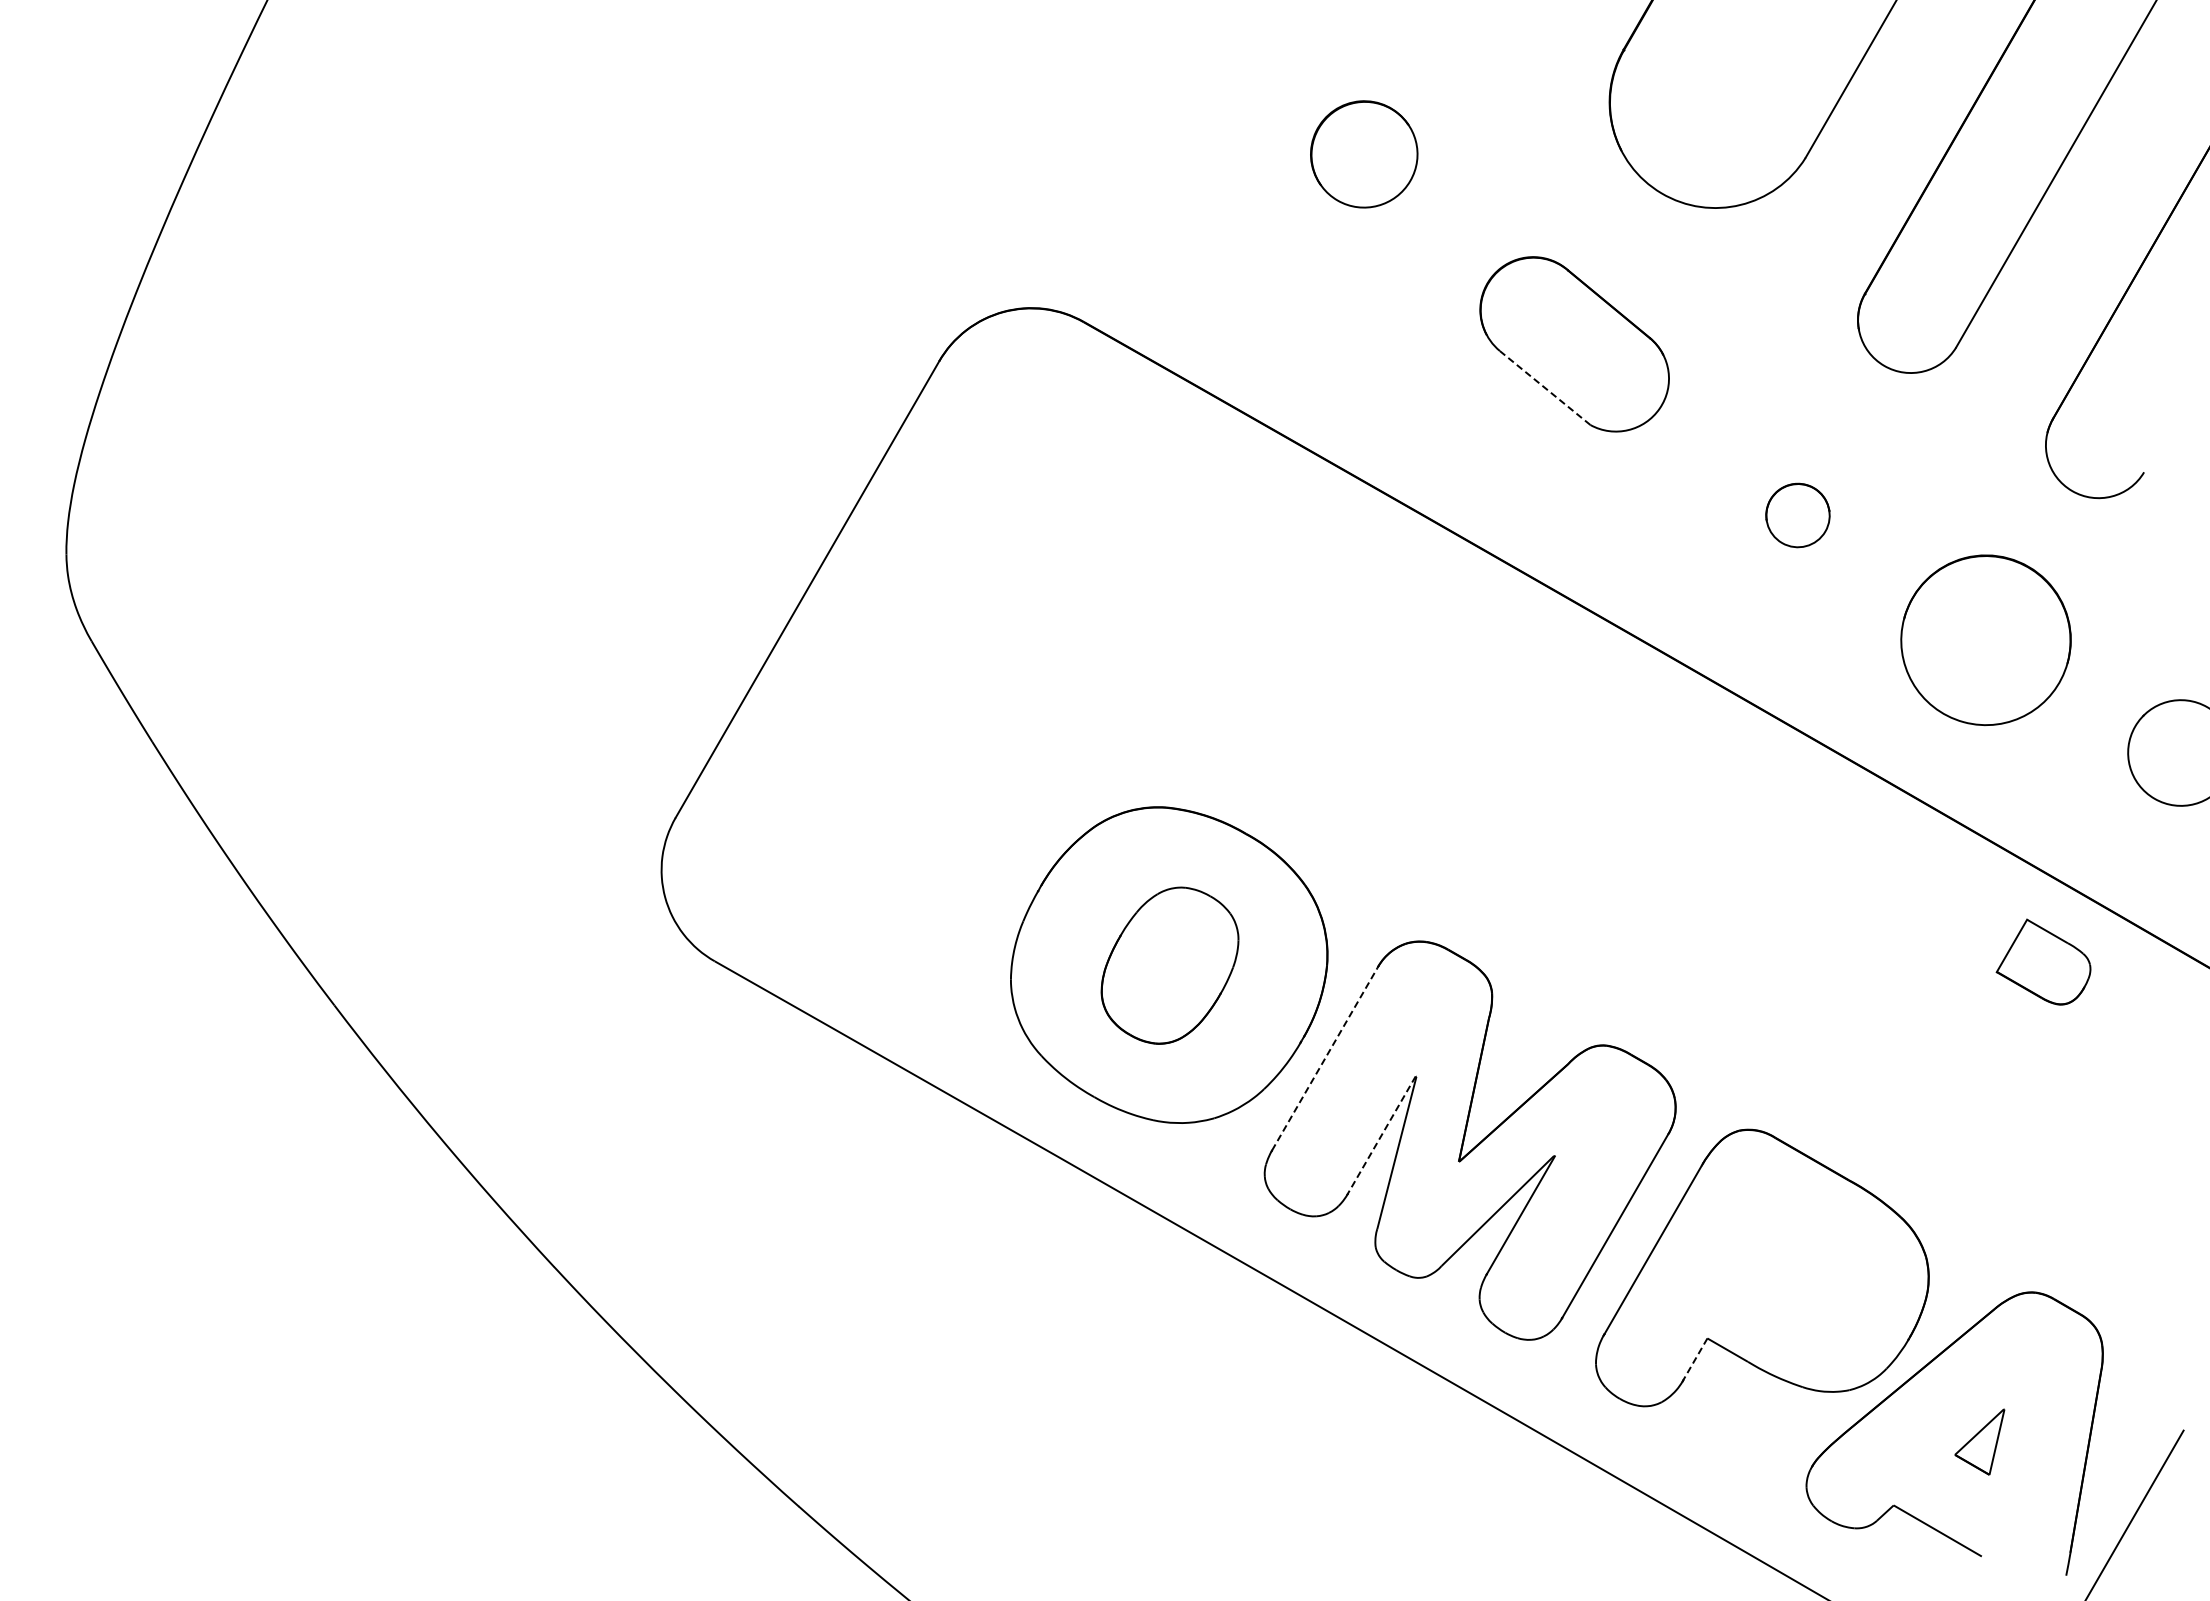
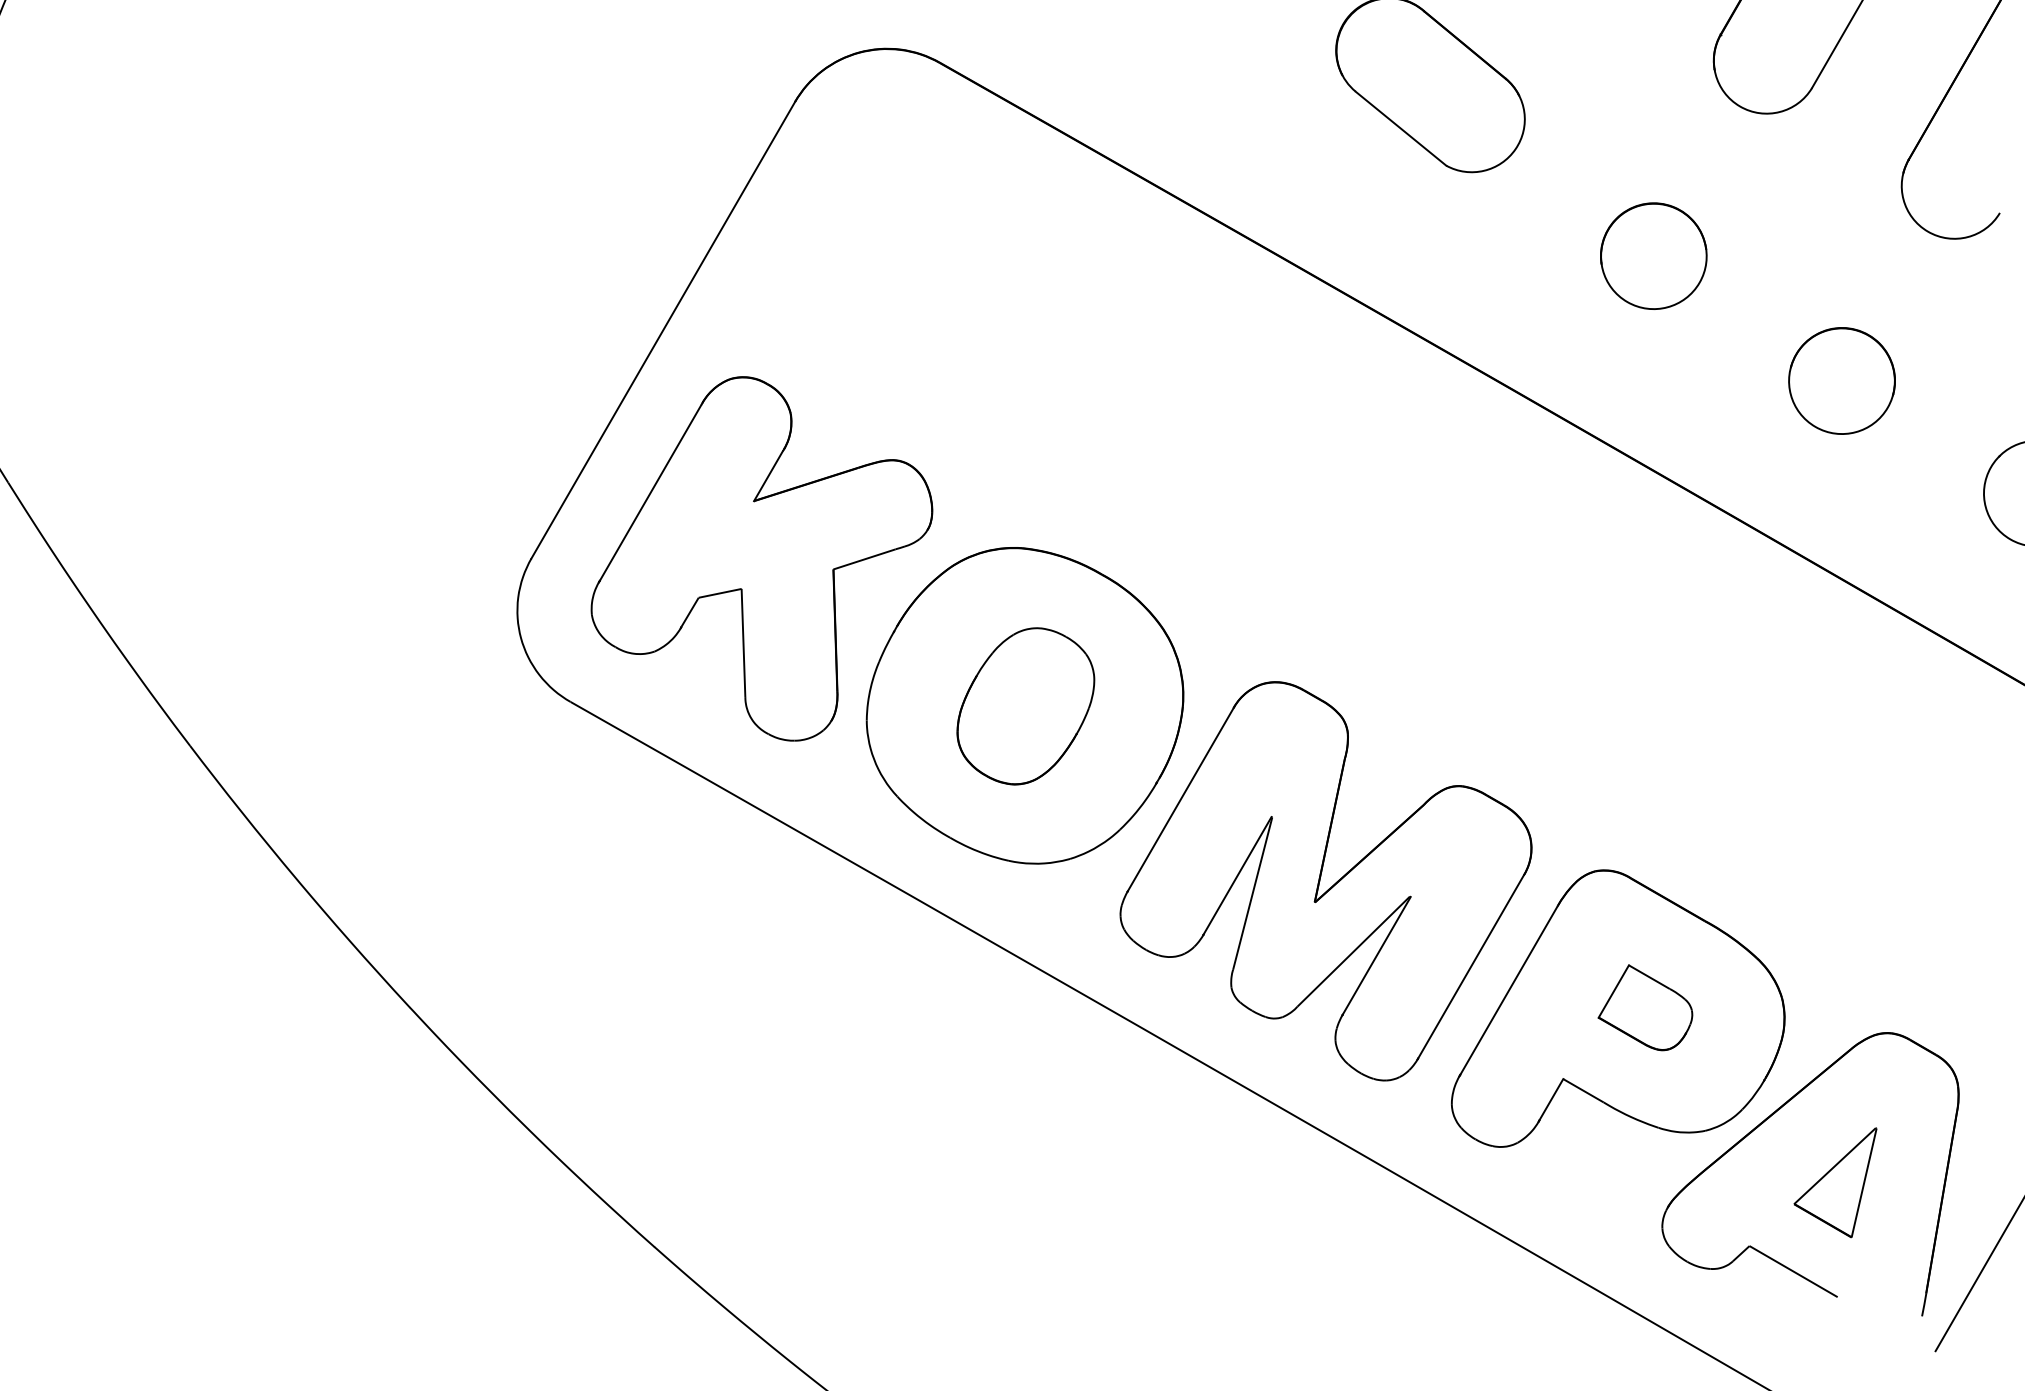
line: (1544, 387) -> (1400, 128), dashed -> solid
part: (1797, 515) -> (1653, 256), size x1.67
part: (1986, 640) -> (1842, 381), size x0.62
part: (905, 817) -> (761, 558), added
part: (2043, 961) -> (1645, 1007), moved
line: (1325, 1058) -> (1181, 799), dashed -> solid
line: (1381, 1135) -> (1237, 876), dashed -> solid
line: (1695, 1358) -> (1551, 1099), dashed -> solid
part: (1979, 1441) -> (1835, 1182), size x1.67

